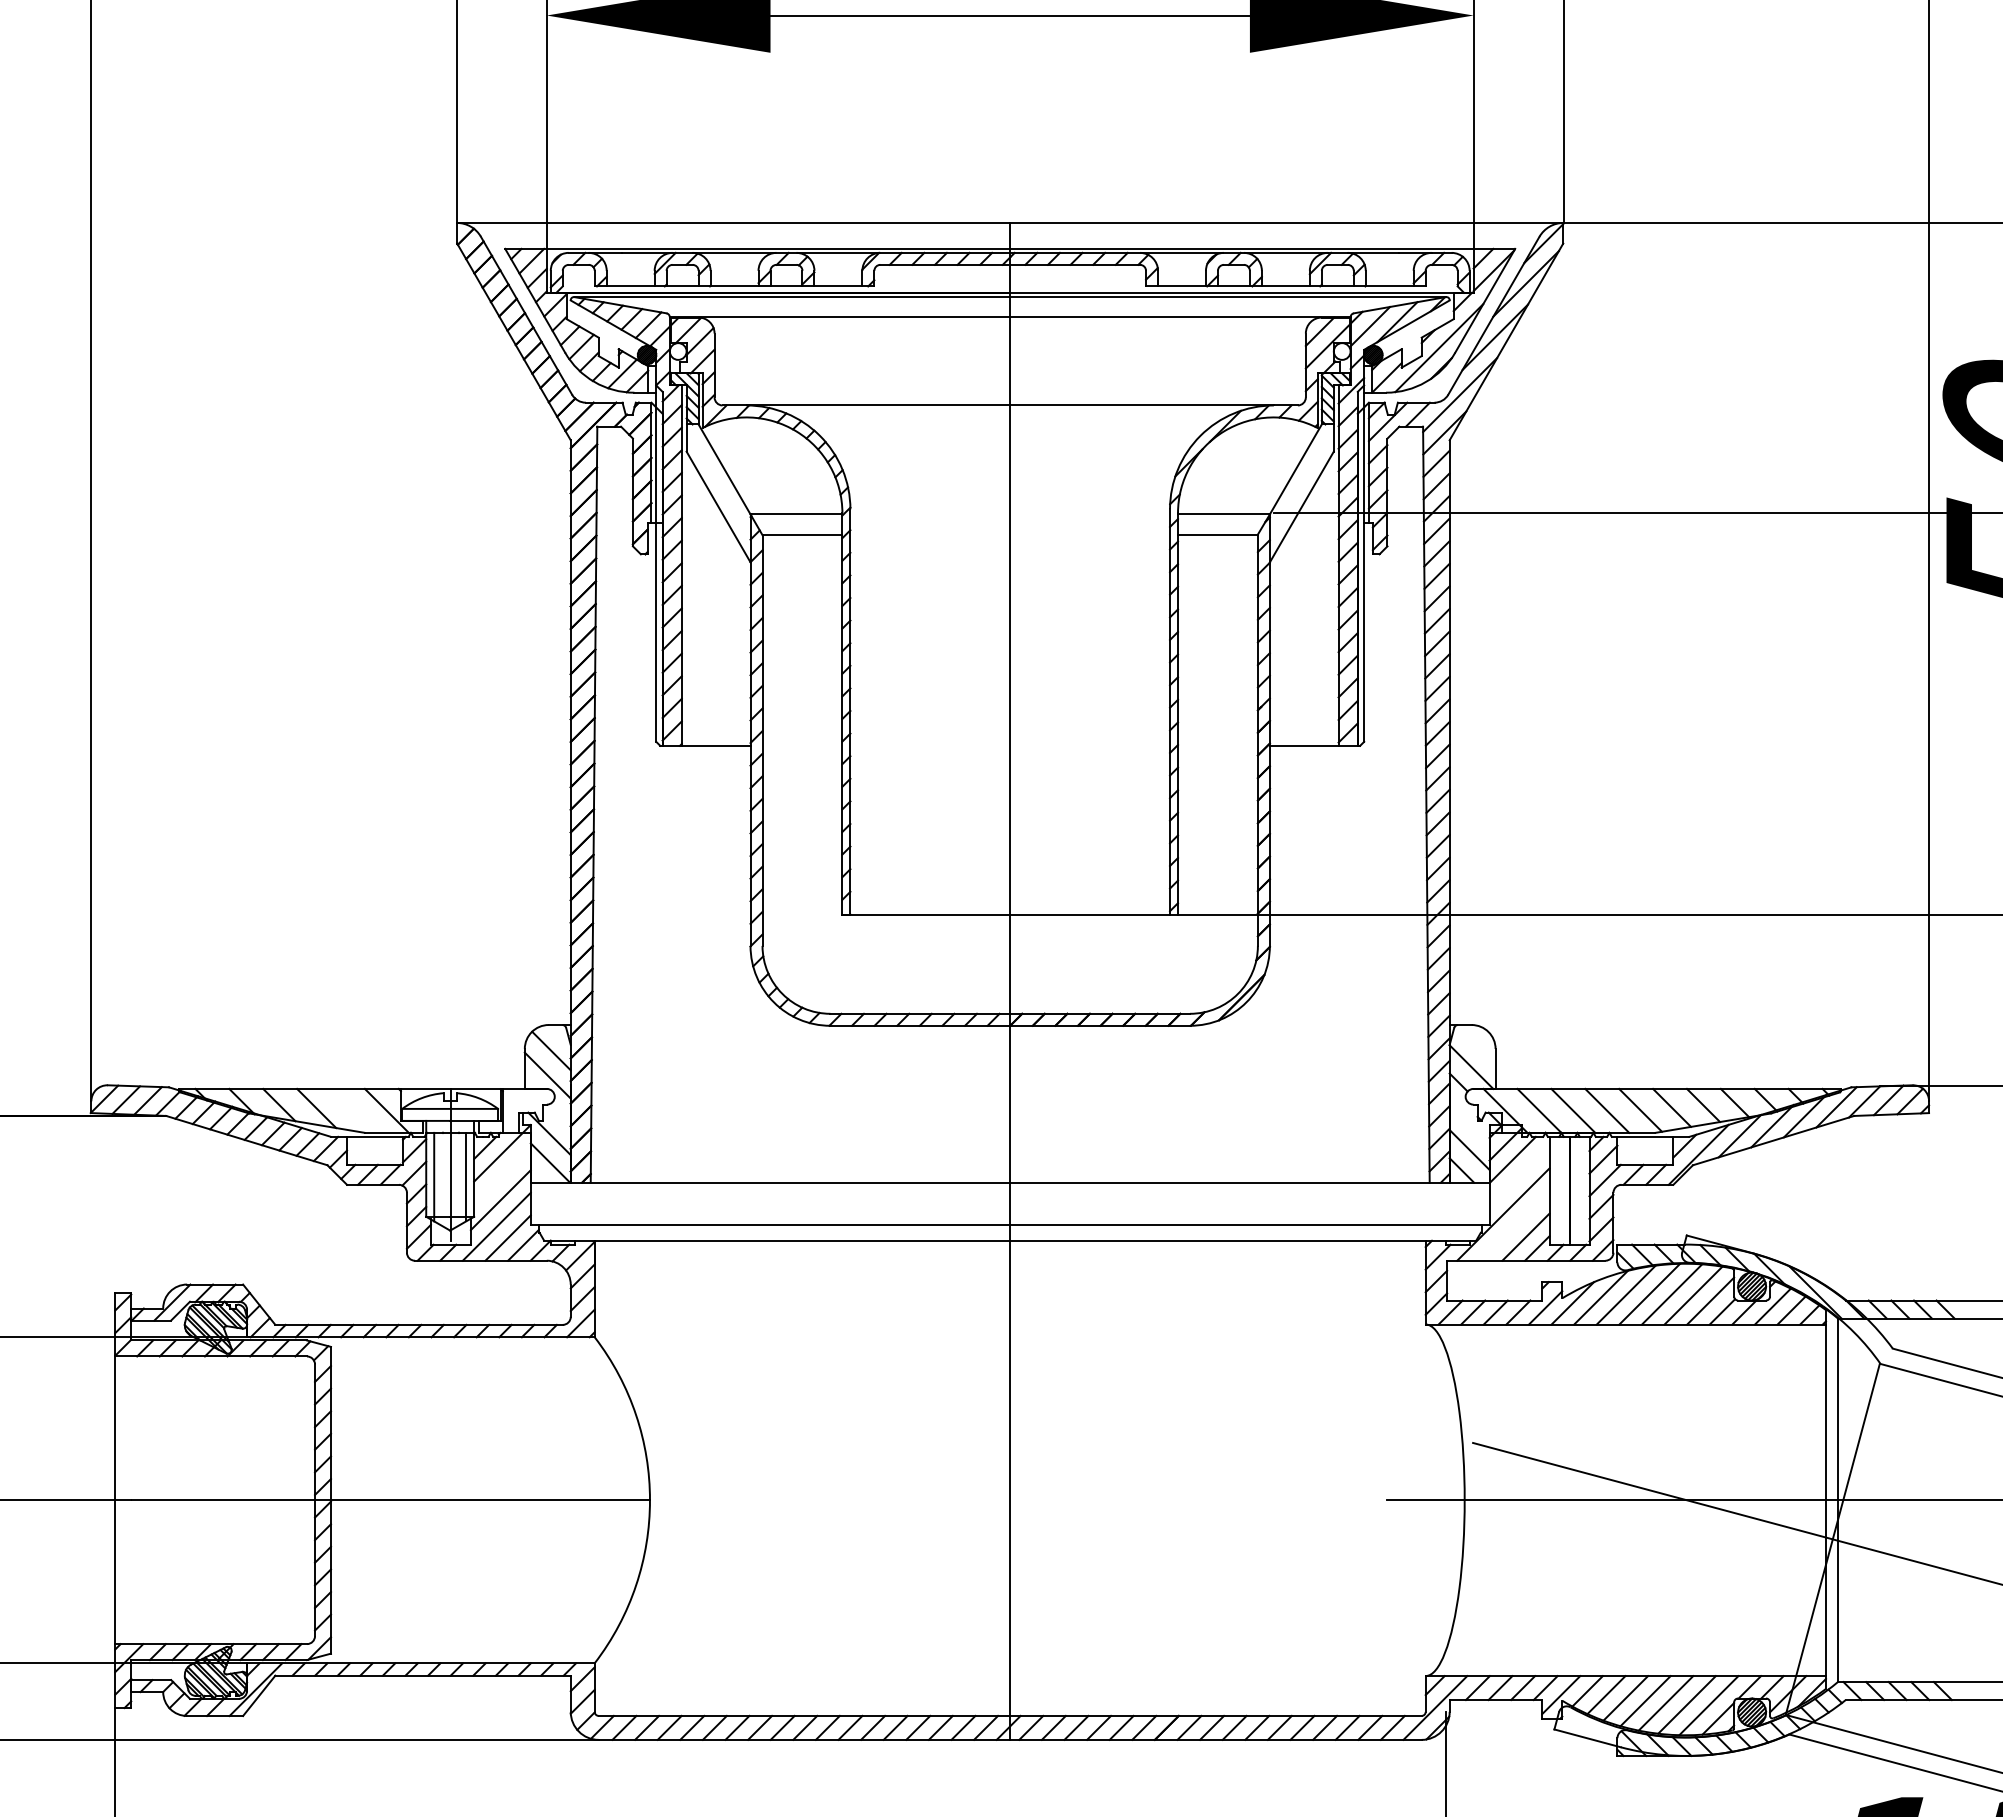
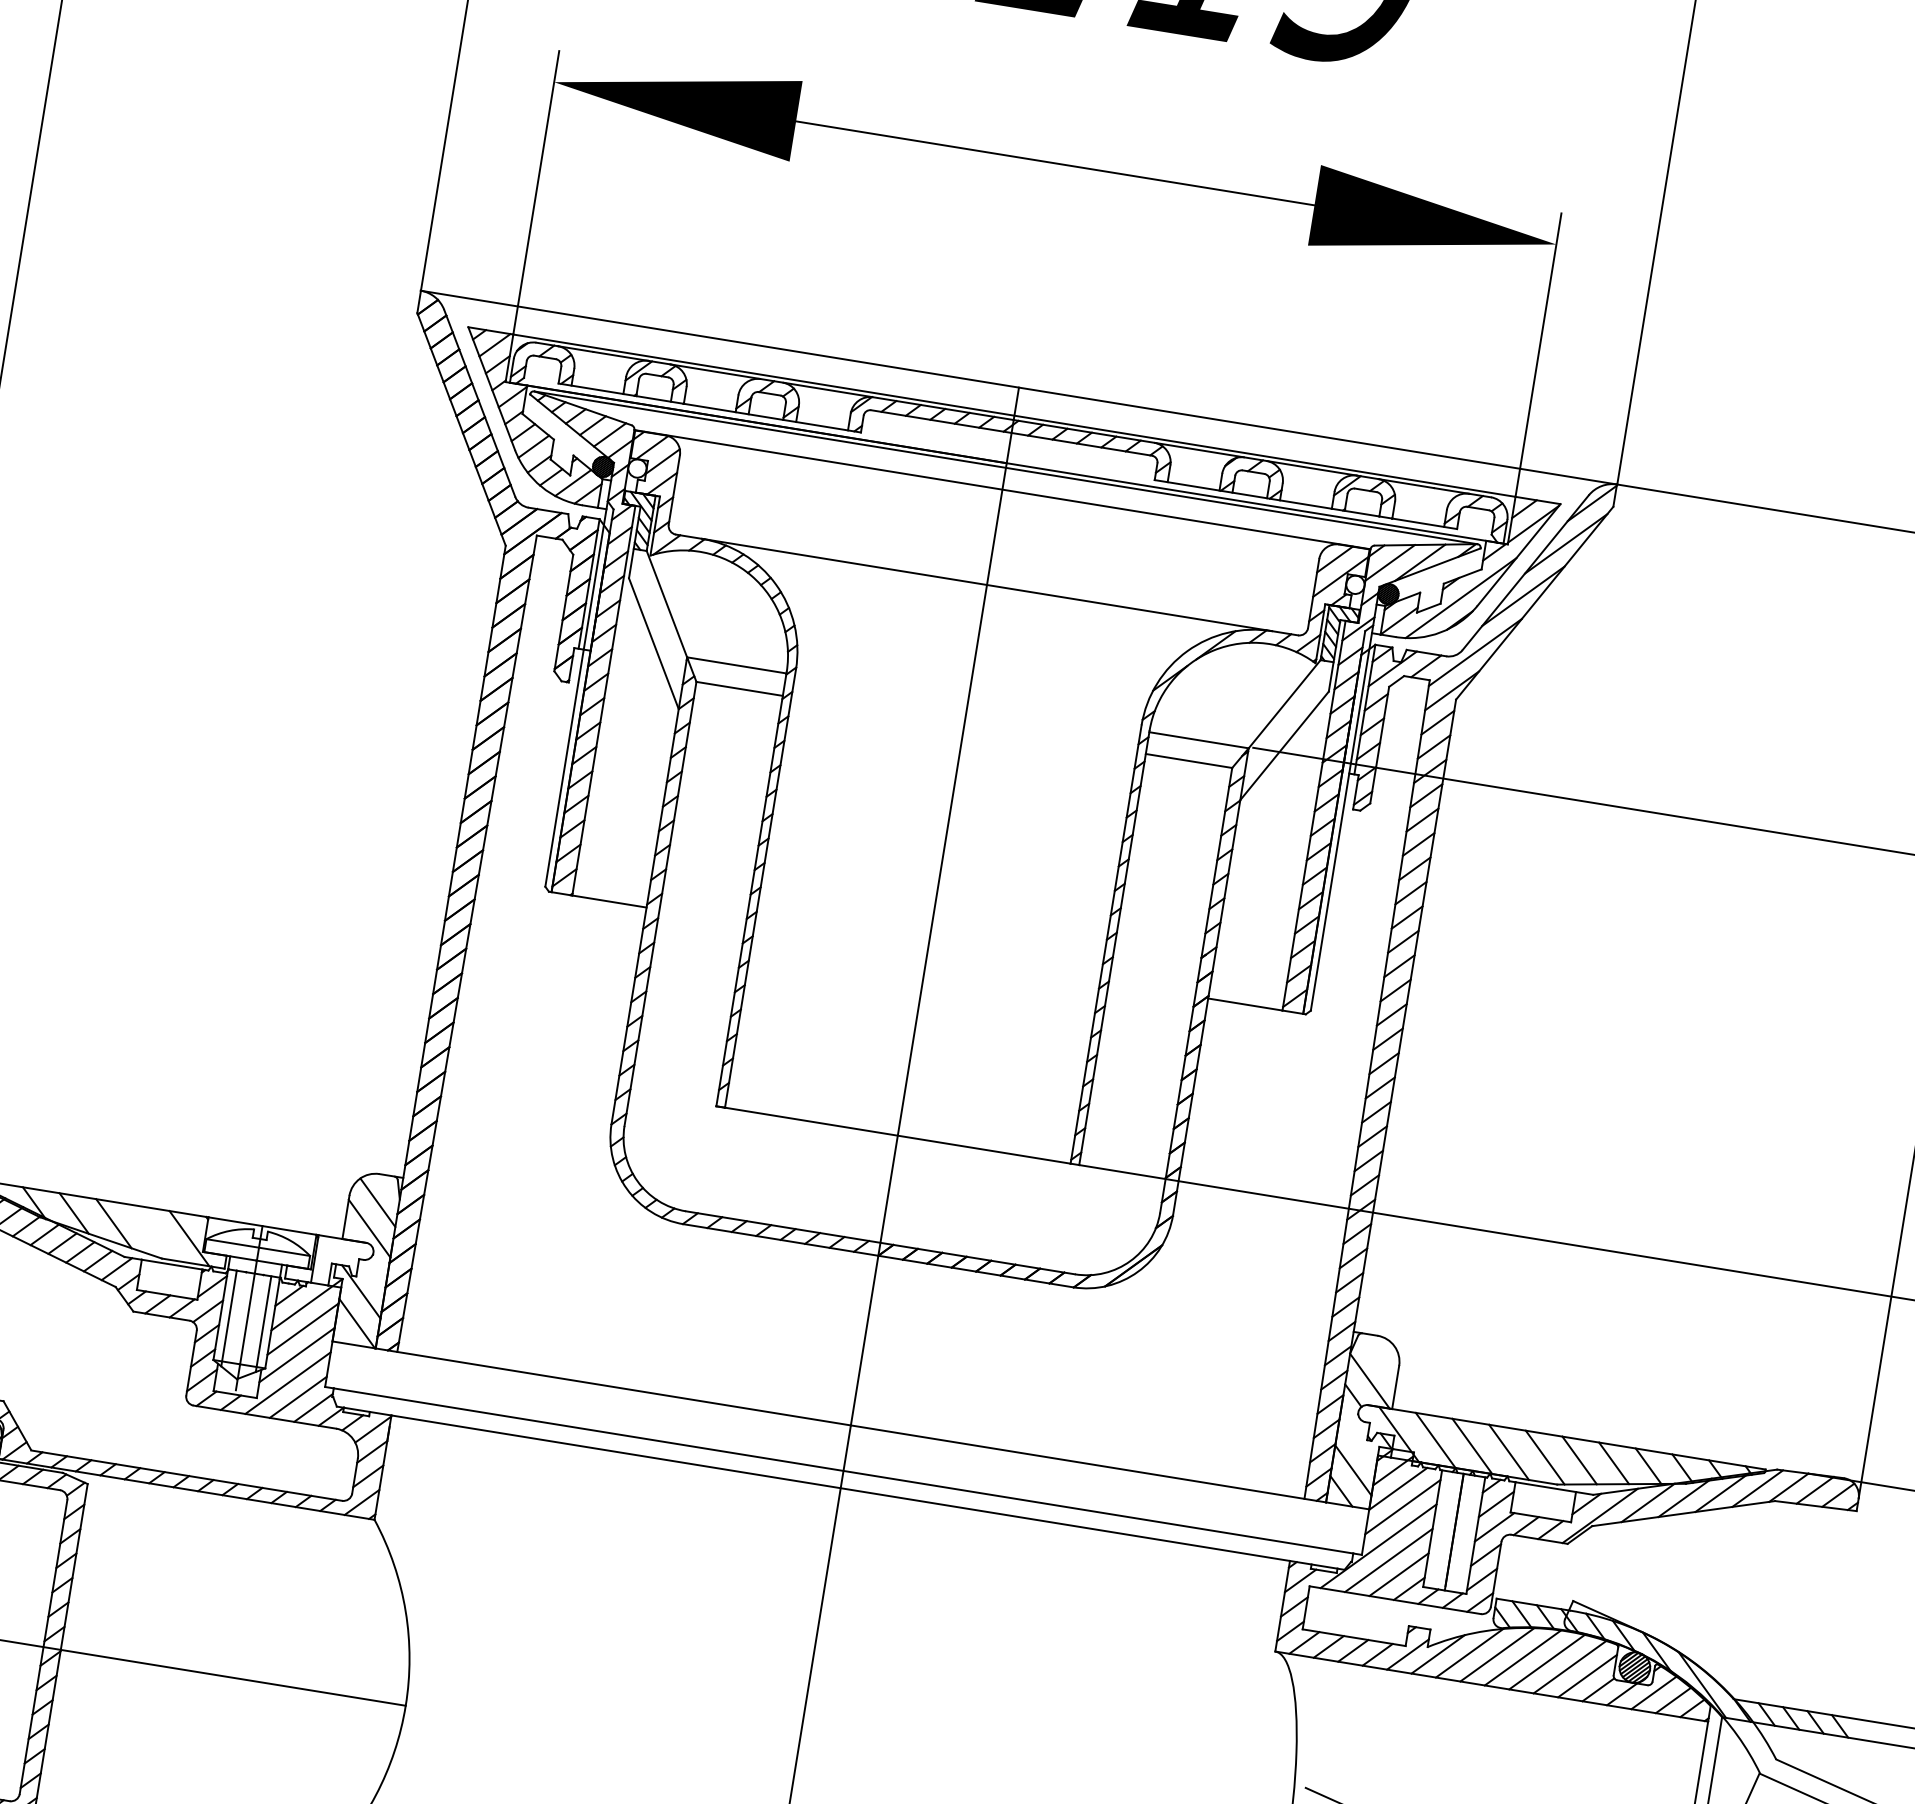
line: (502, 1175) -> (303, 1328), added
line: (1519, 1175) -> (1402, 1506), added
line: (1514, 1225) -> (1388, 1560), added

